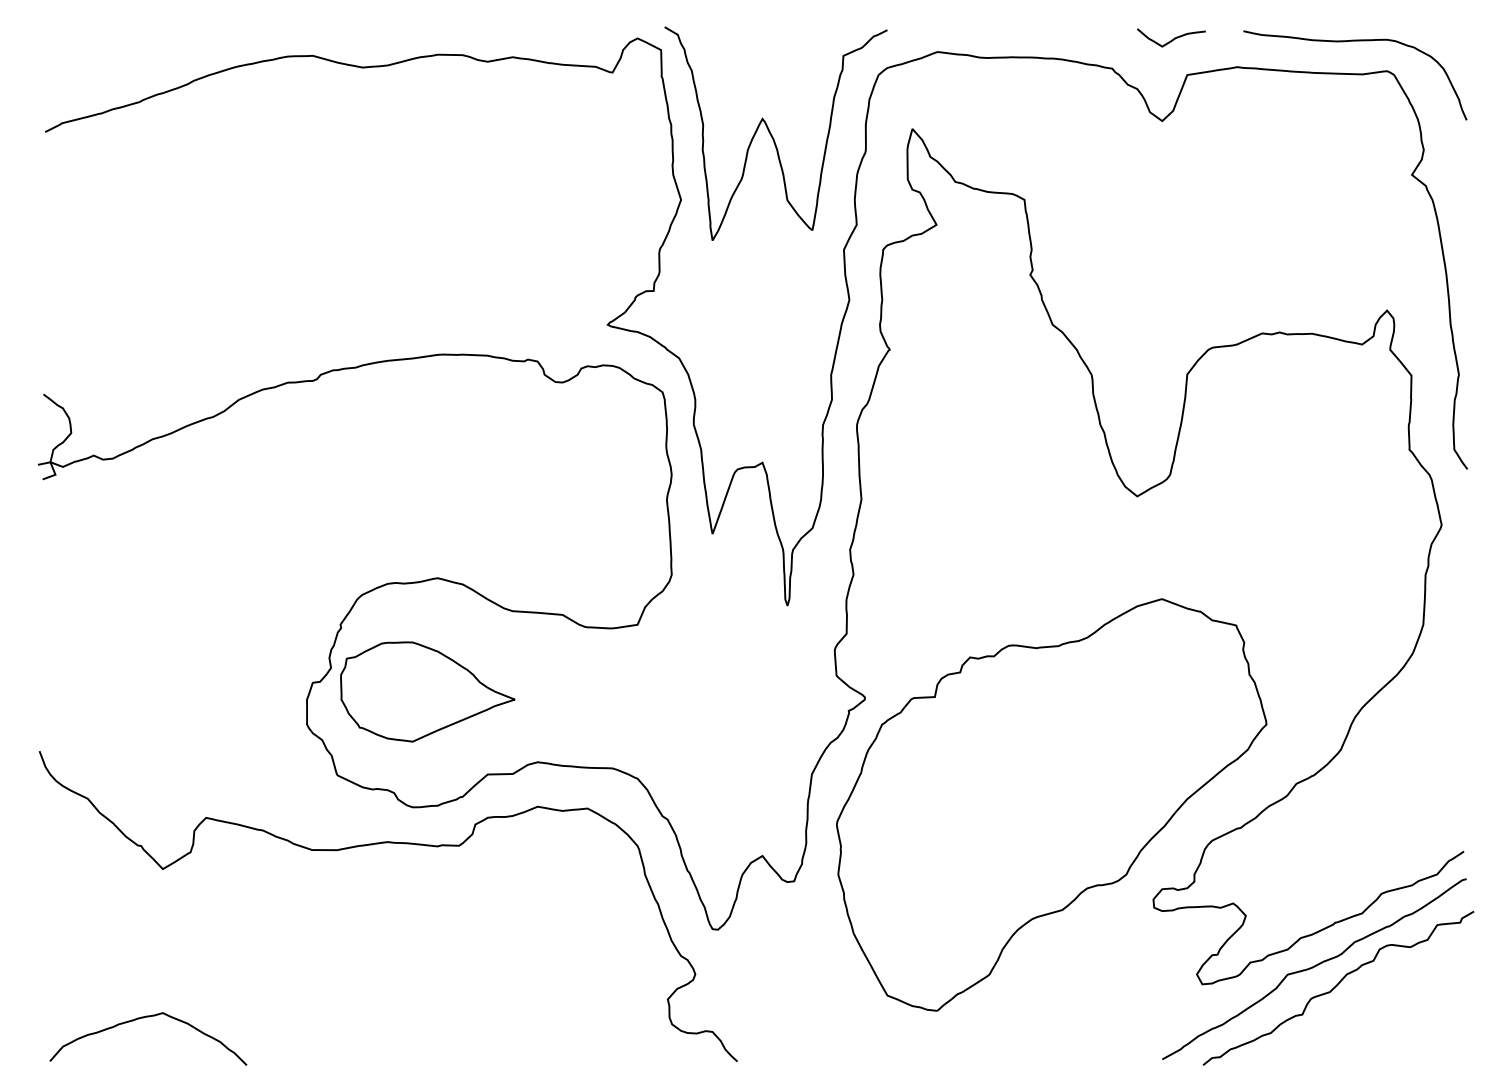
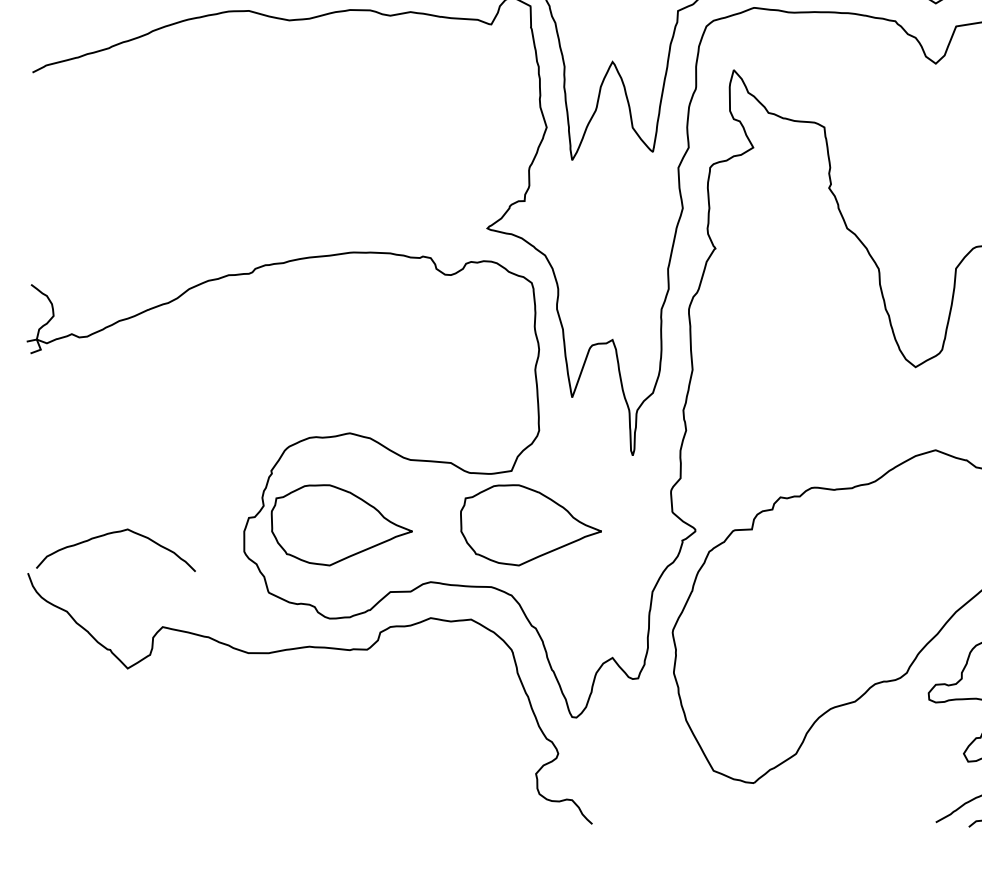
part: (661, 691) -> (530, 524), added
curve: (143, 1018) -> (112, 533), moved

